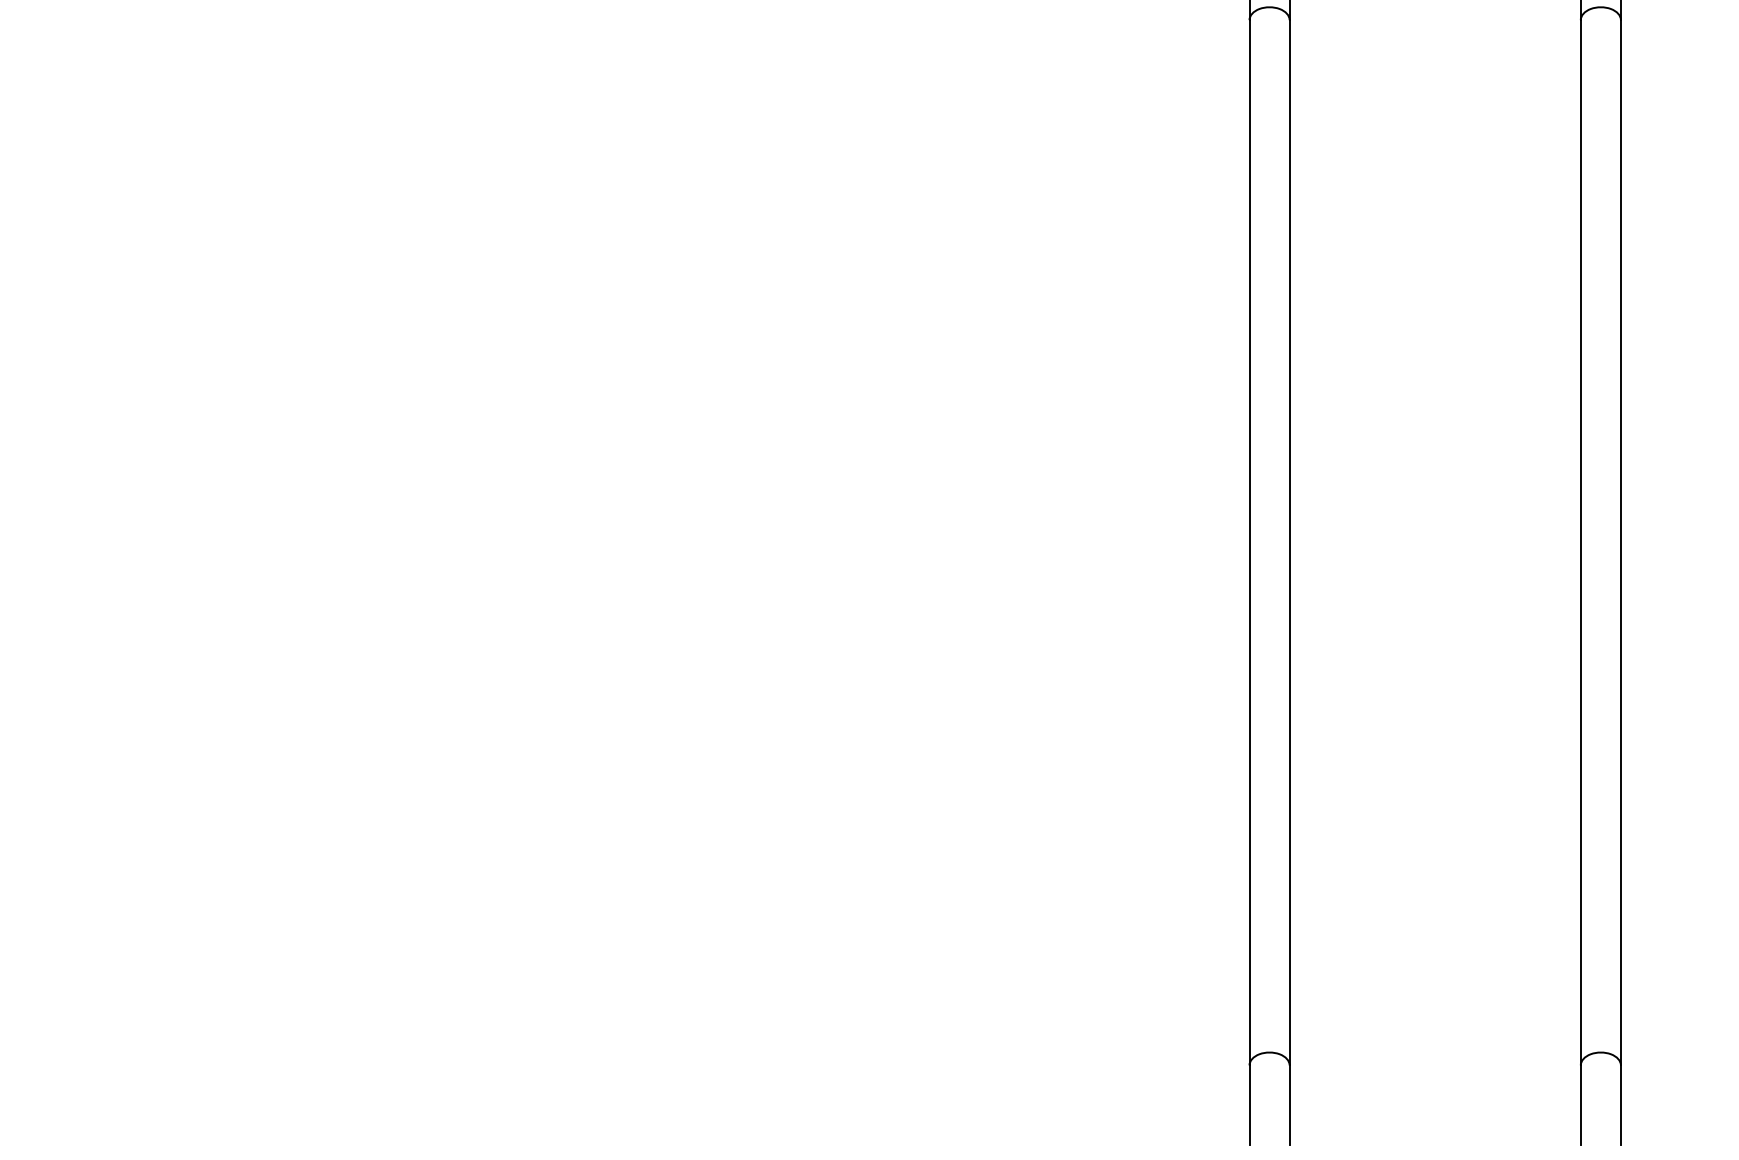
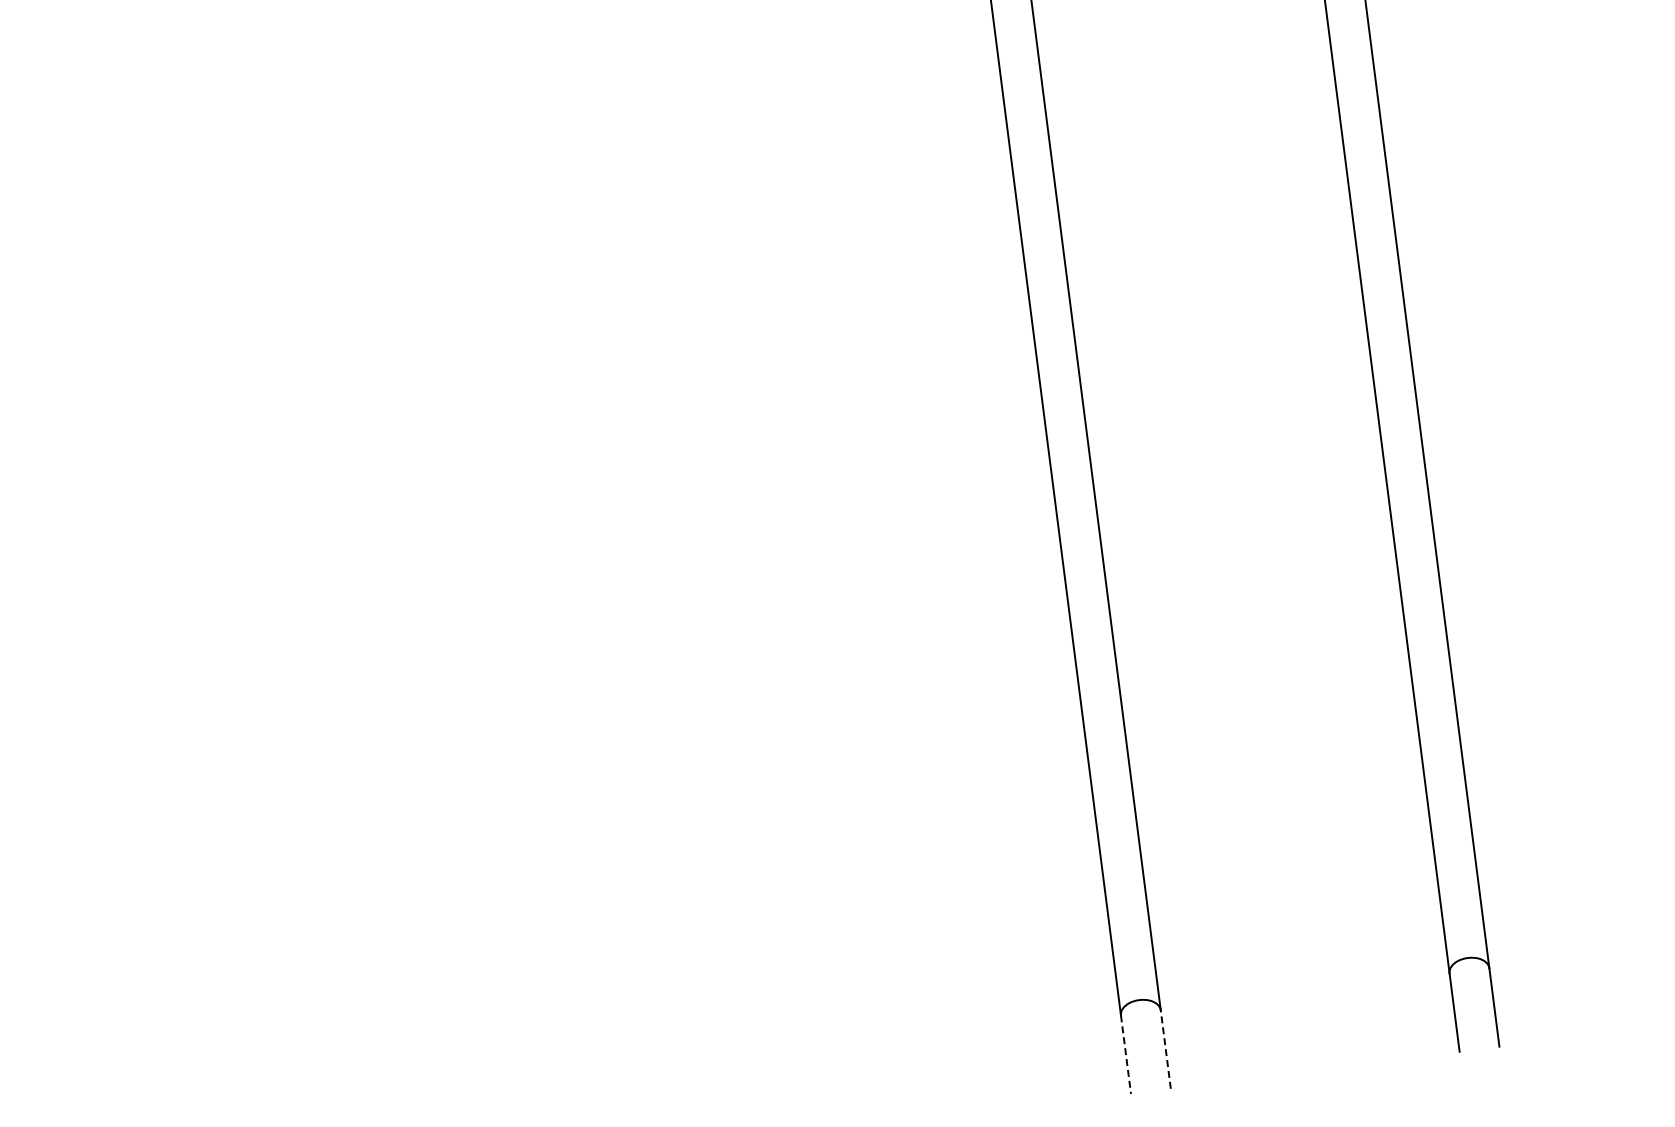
line: (1249, 1104) -> (1125, 1054), solid -> dashed
line: (1289, 1104) -> (1165, 1049), solid -> dashed

